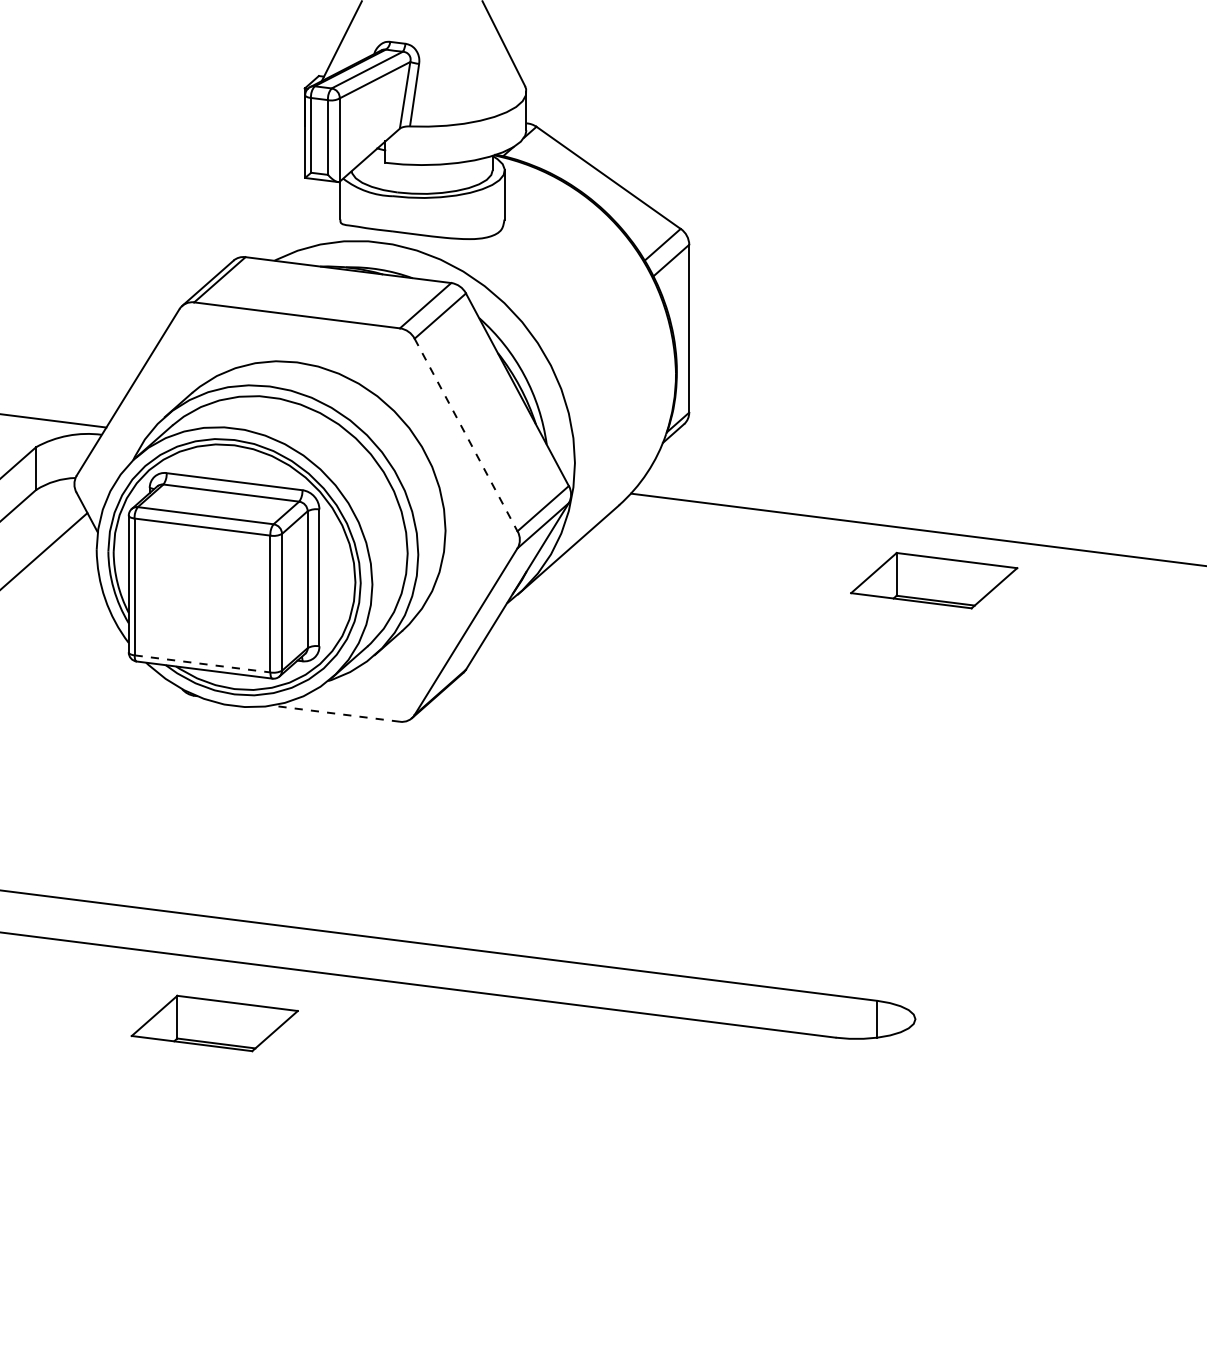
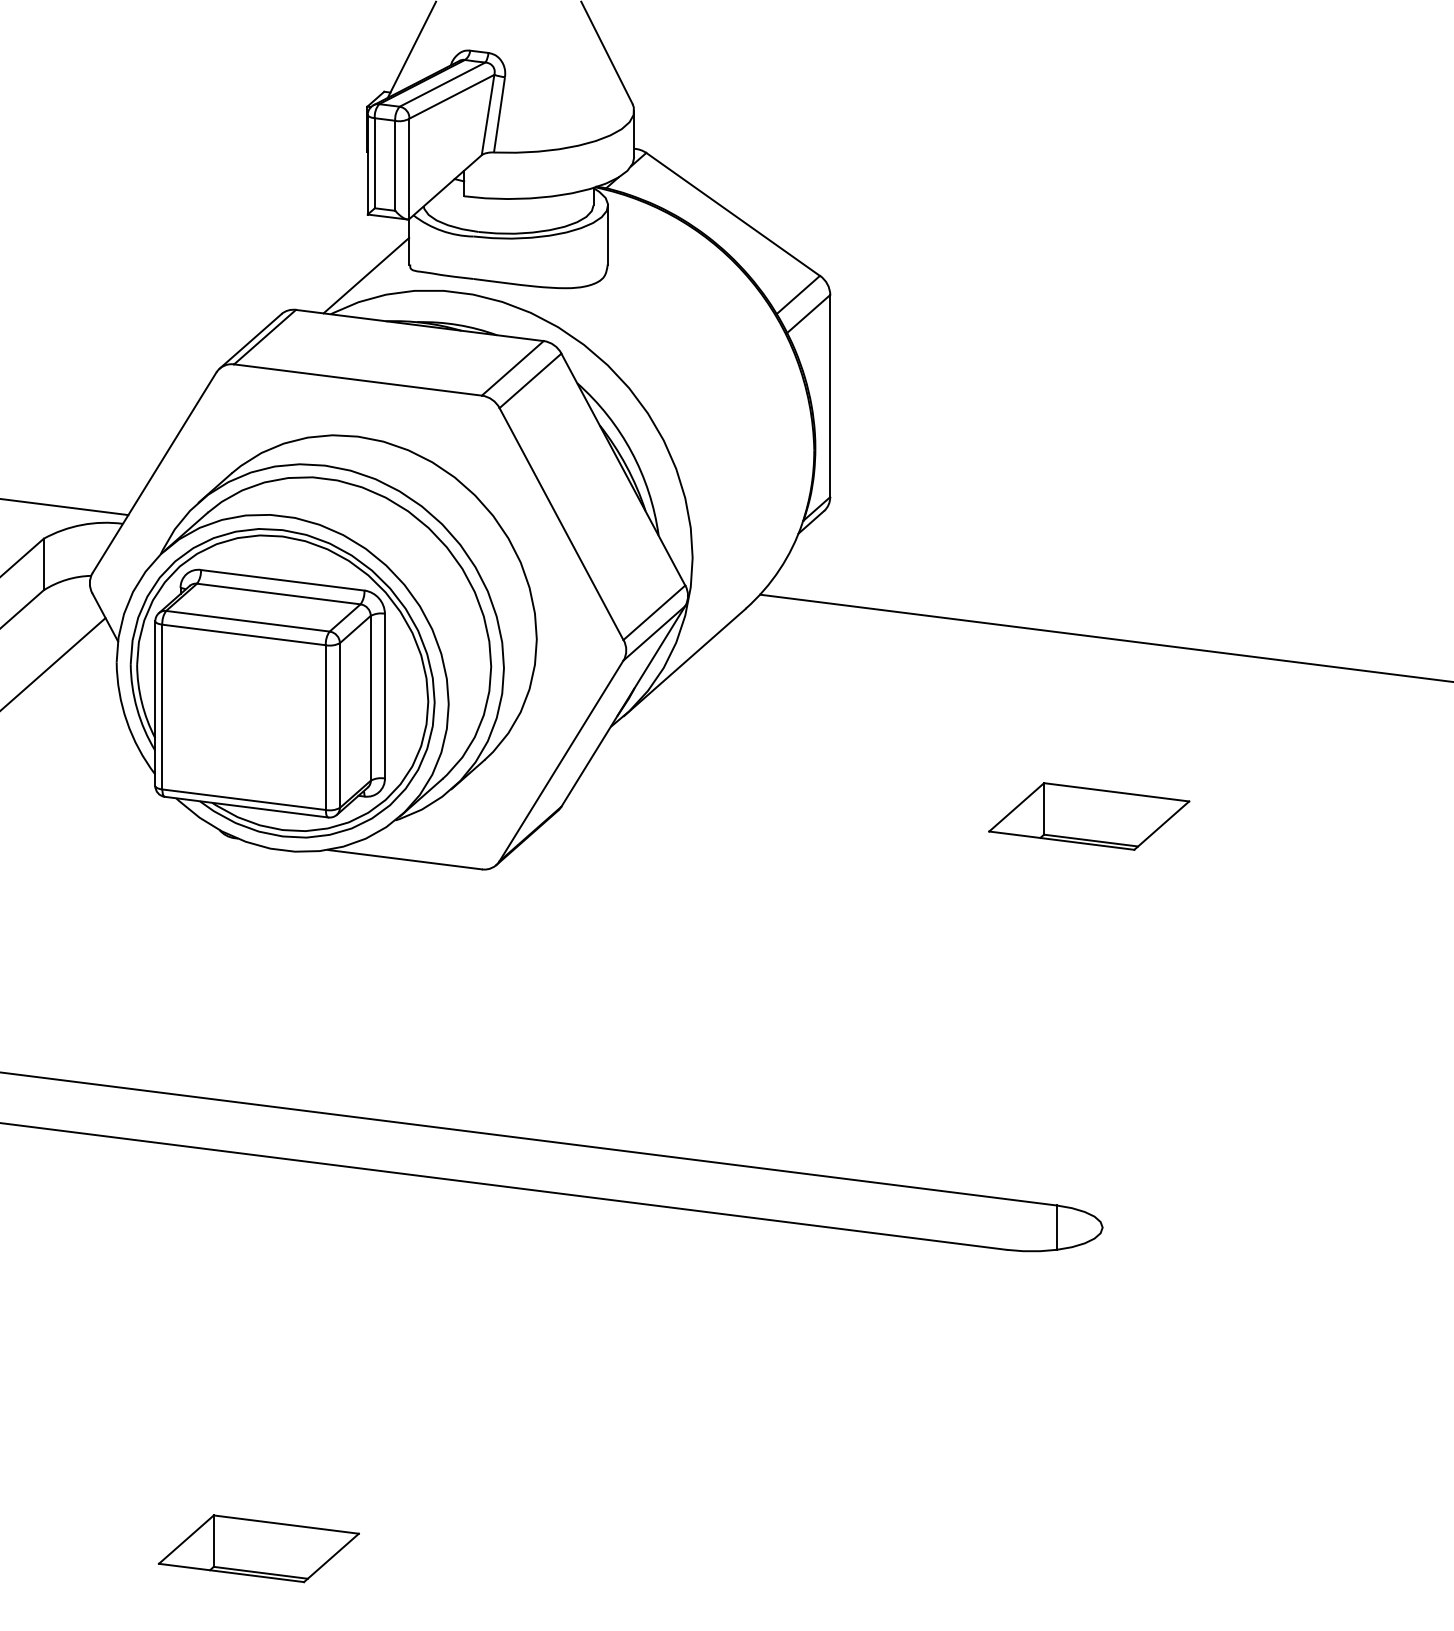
line: (304, 228) -> (366, 275), added
line: (466, 435) -> (561, 524), dashed -> solid
part: (934, 580) -> (1089, 816), moved
line: (202, 663) -> (244, 799), dashed -> solid
line: (335, 713) -> (404, 859), dashed -> solid
part: (214, 1023) -> (258, 1548), moved

